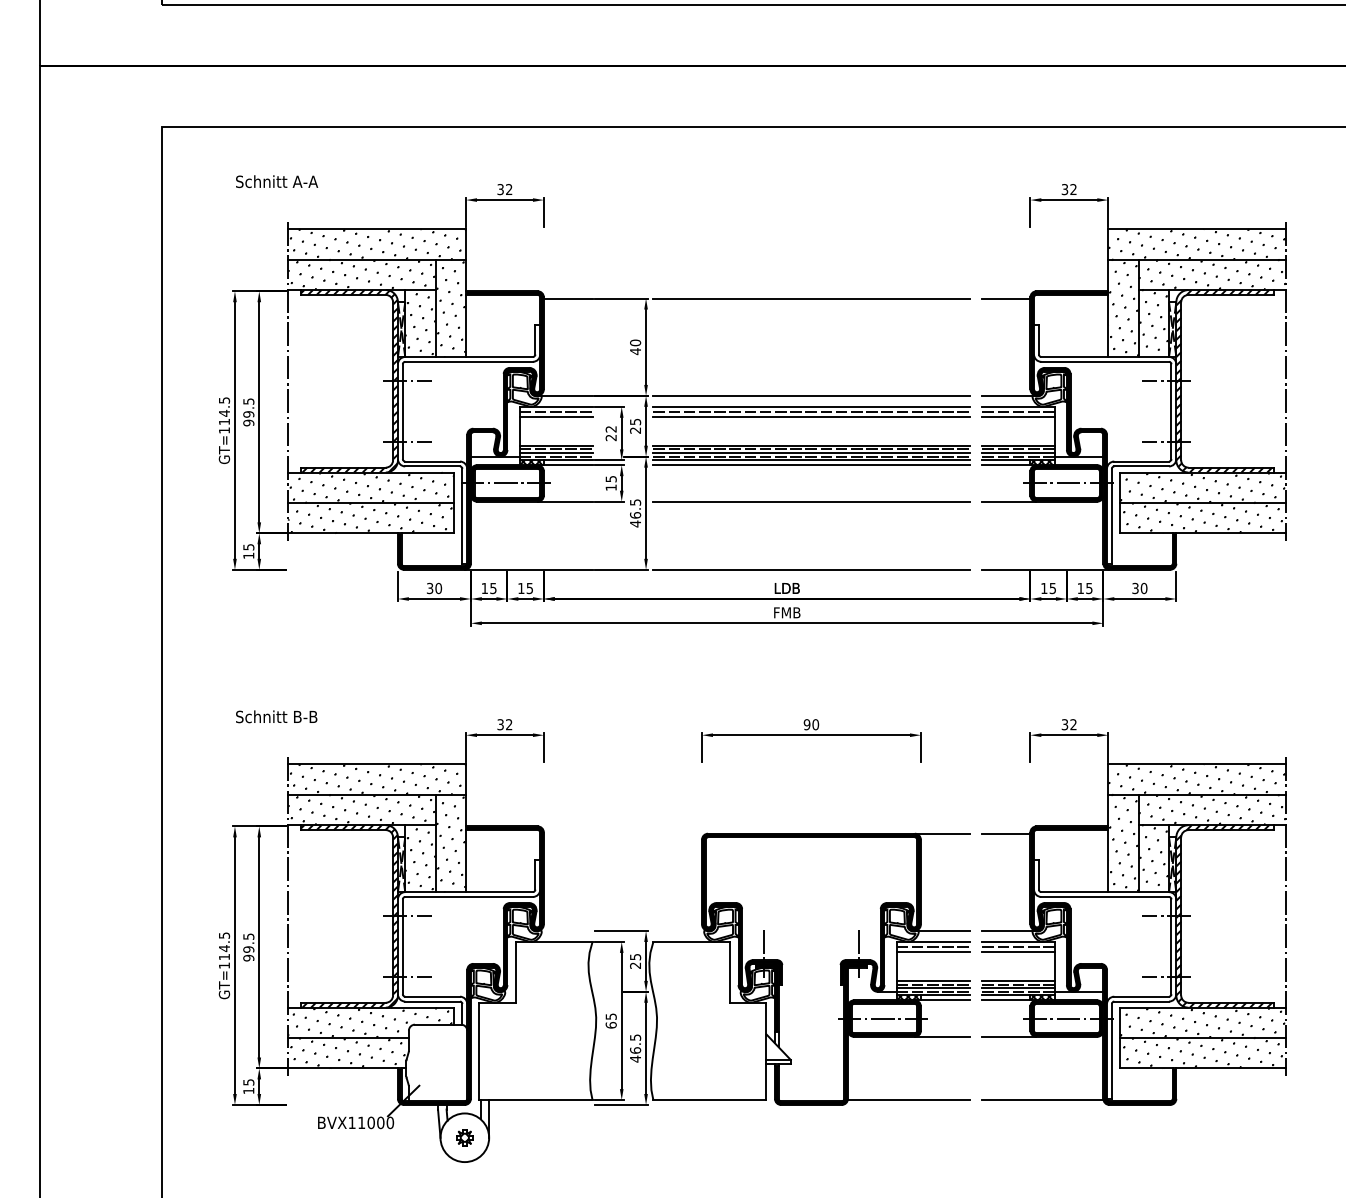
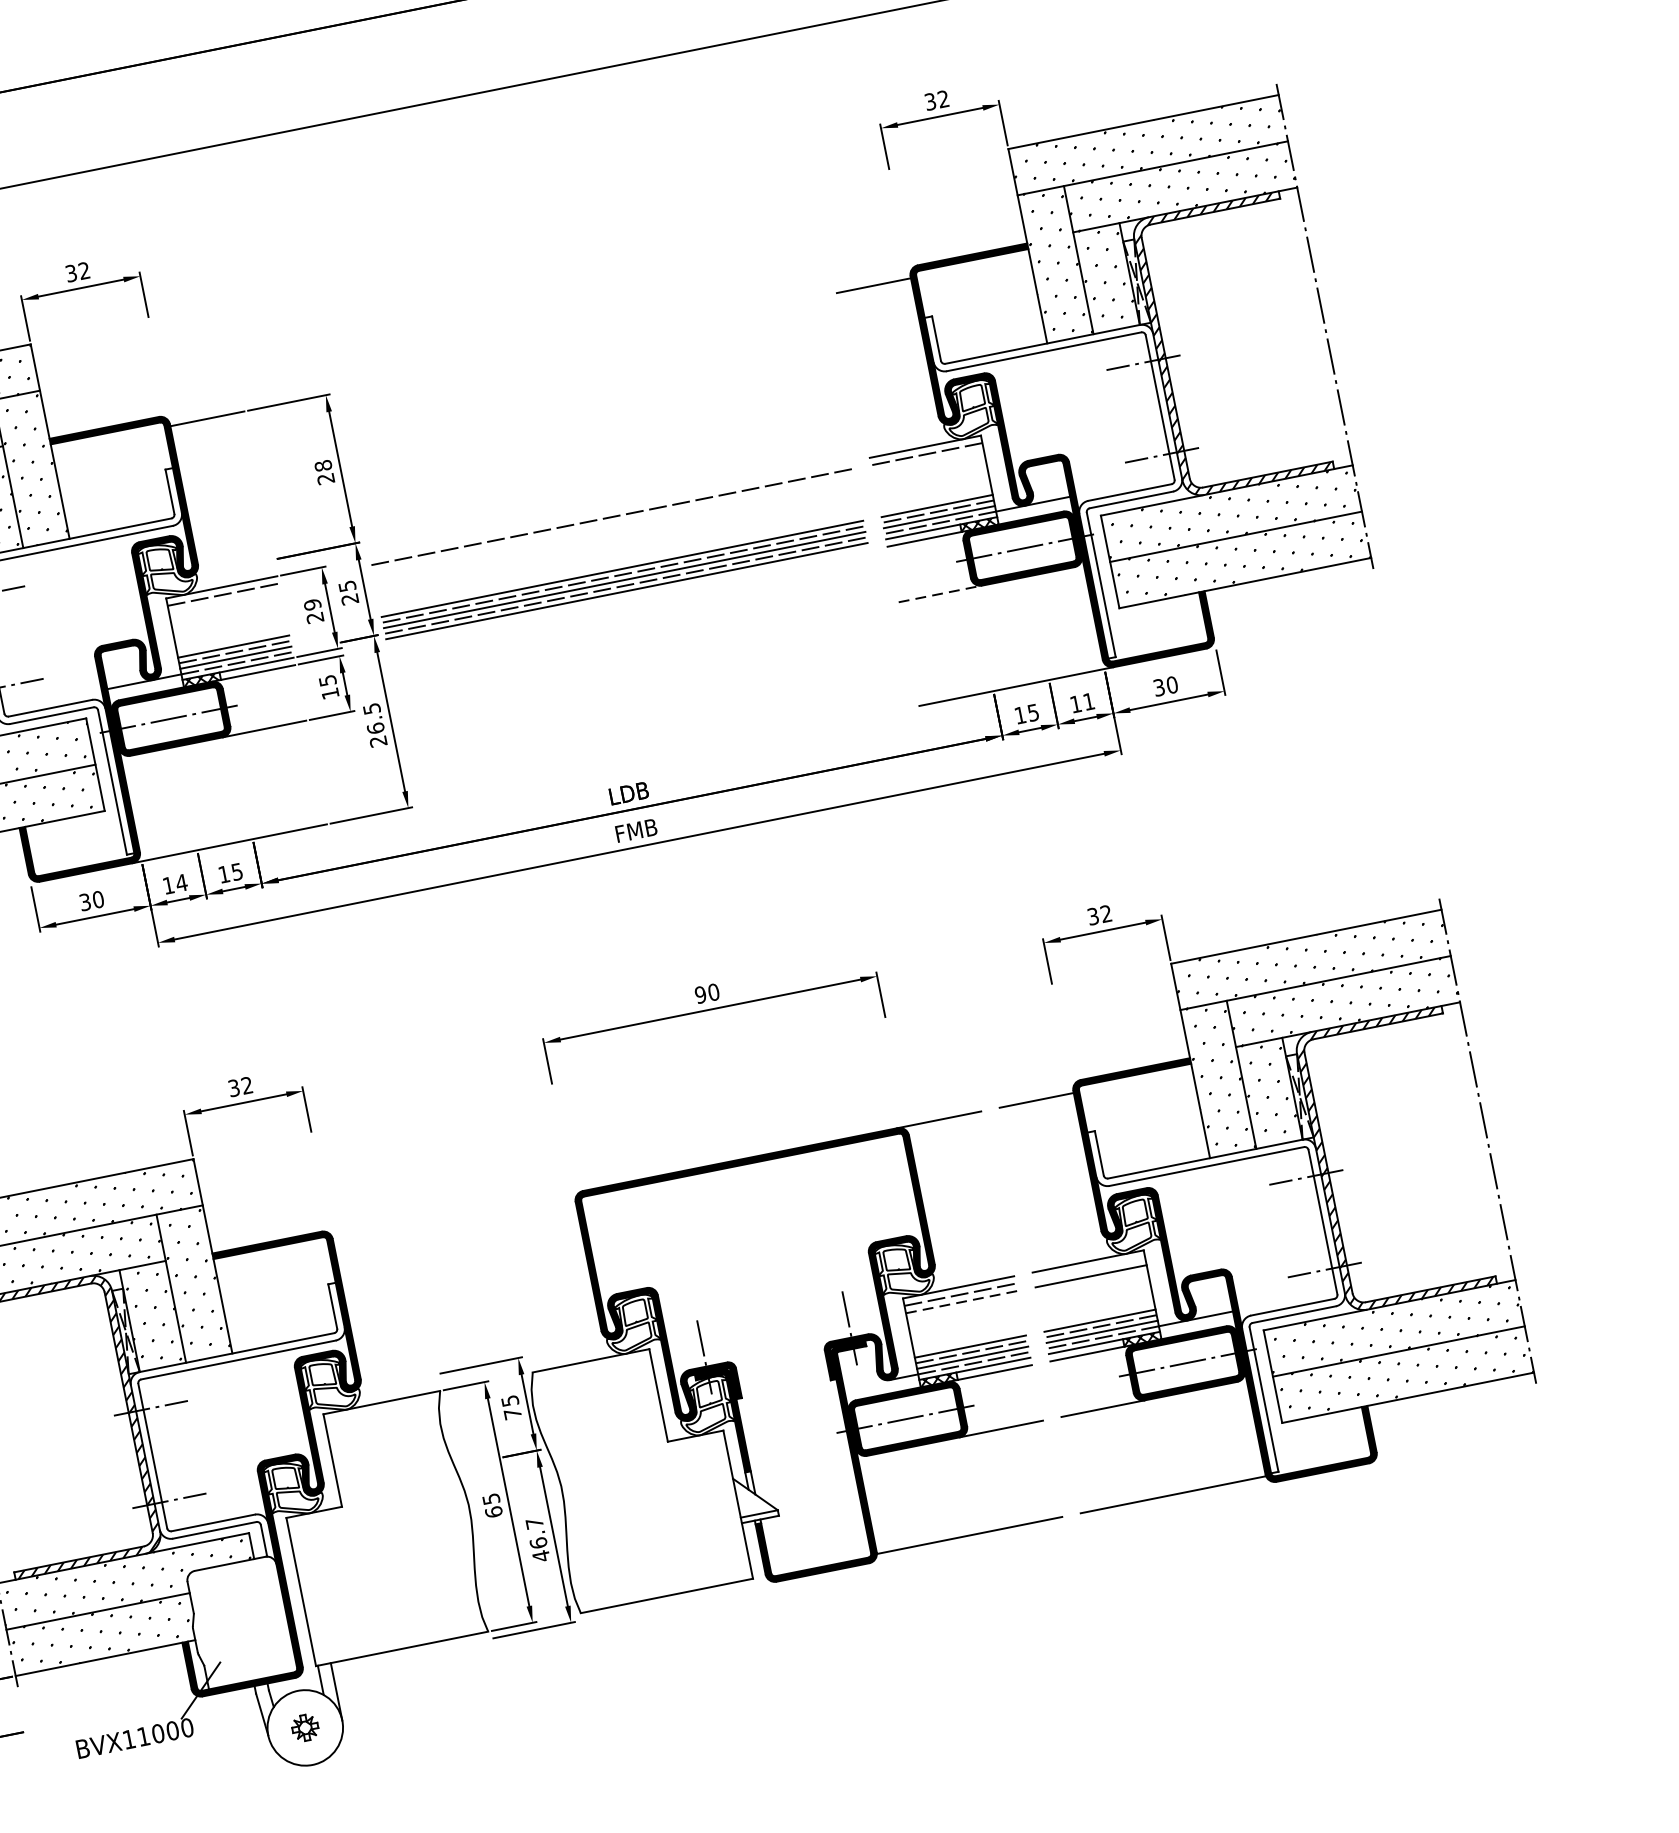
line: (811, 298) -> (577, 344), removed
text: (635, 347) -> (324, 472), 40 -> 28
line: (564, 395) -> (231, 567), removed
line: (811, 395) -> (607, 492), removed
line: (1009, 395) -> (908, 432), removed
line: (811, 406) -> (610, 509), removed
line: (555, 416) -> (223, 602), removed
line: (811, 416) -> (613, 524), removed
line: (1017, 416) -> (927, 461), removed
text: (610, 429) -> (311, 605), 22 -> 29
line: (811, 465) -> (628, 598), removed
line: (811, 501) -> (639, 653), removed
line: (1009, 501) -> (940, 593), solid -> dashed
text: (635, 523) -> (378, 740), 46.5 -> 26.5
line: (811, 569) -> (660, 757), removed
text: (492, 588) -> (180, 883), 15 -> 14
text: (1089, 588) -> (1089, 701), 15 -> 11
line: (941, 931) -> (968, 1268), removed
line: (1009, 931) -> (1071, 1248), removed
line: (1017, 946) -> (1088, 1268), removed
line: (933, 951) -> (962, 1301), solid -> dashed
text: (635, 965) -> (512, 1413), 25 -> 75
text: (635, 1037) -> (534, 1523), 46.5 -> 46.7

